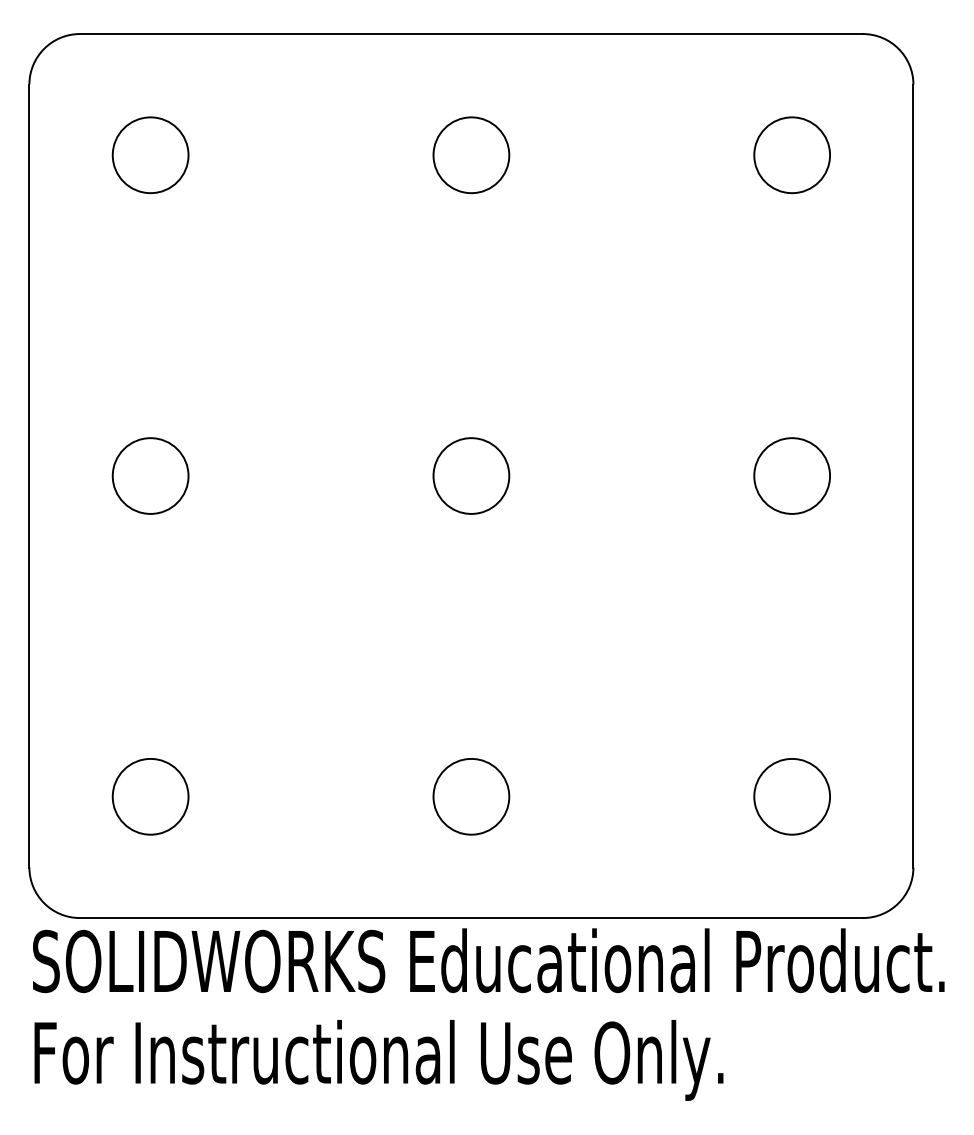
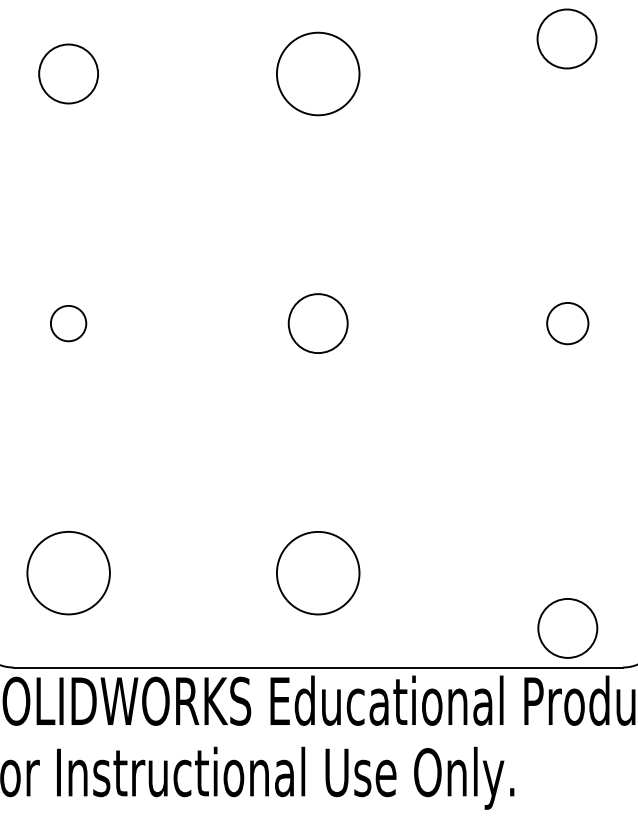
circle: (791, 154) -> (566, 38), moved
circle: (471, 155) -> (318, 74), size x1.4
circle: (150, 475) -> (68, 323), size x0.6
circle: (791, 475) -> (567, 323), size x0.7
circle: (150, 796) -> (68, 572), size x1.4
circle: (471, 796) -> (318, 572), size x1.4
circle: (791, 796) -> (567, 628), moved

